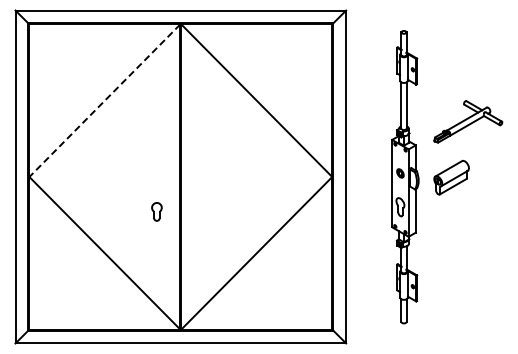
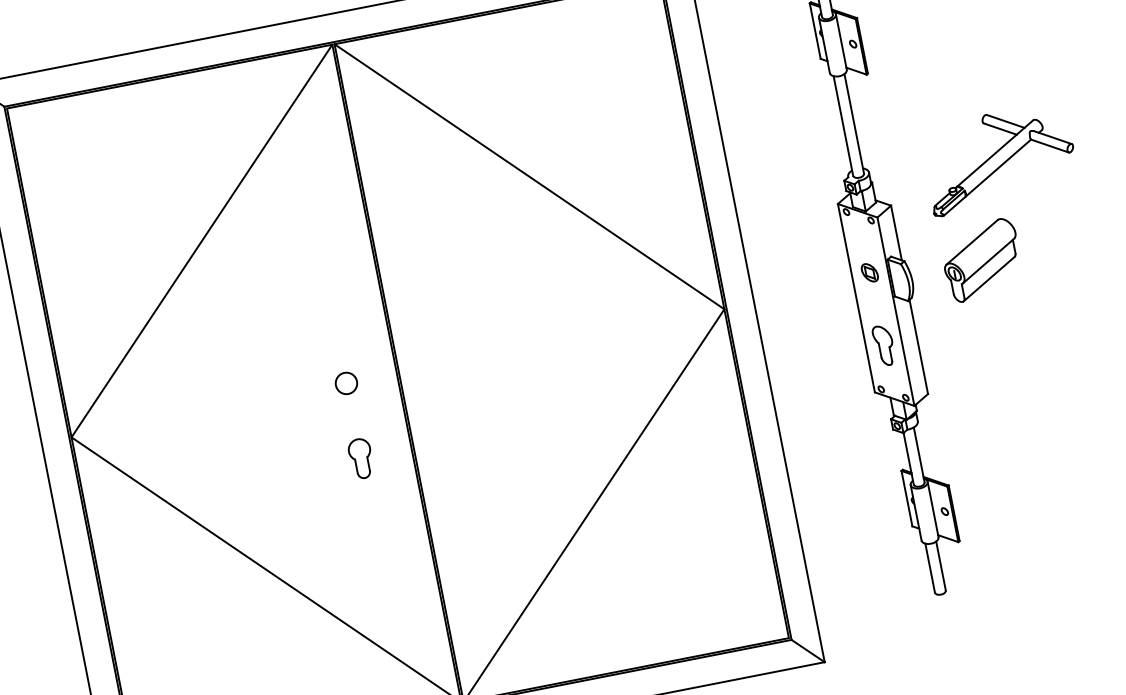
line: (104, 101) -> (201, 242), dashed -> solid
part: (468, 121) -> (999, 157), moved
circle: (156, 176) -> (345, 382), added

